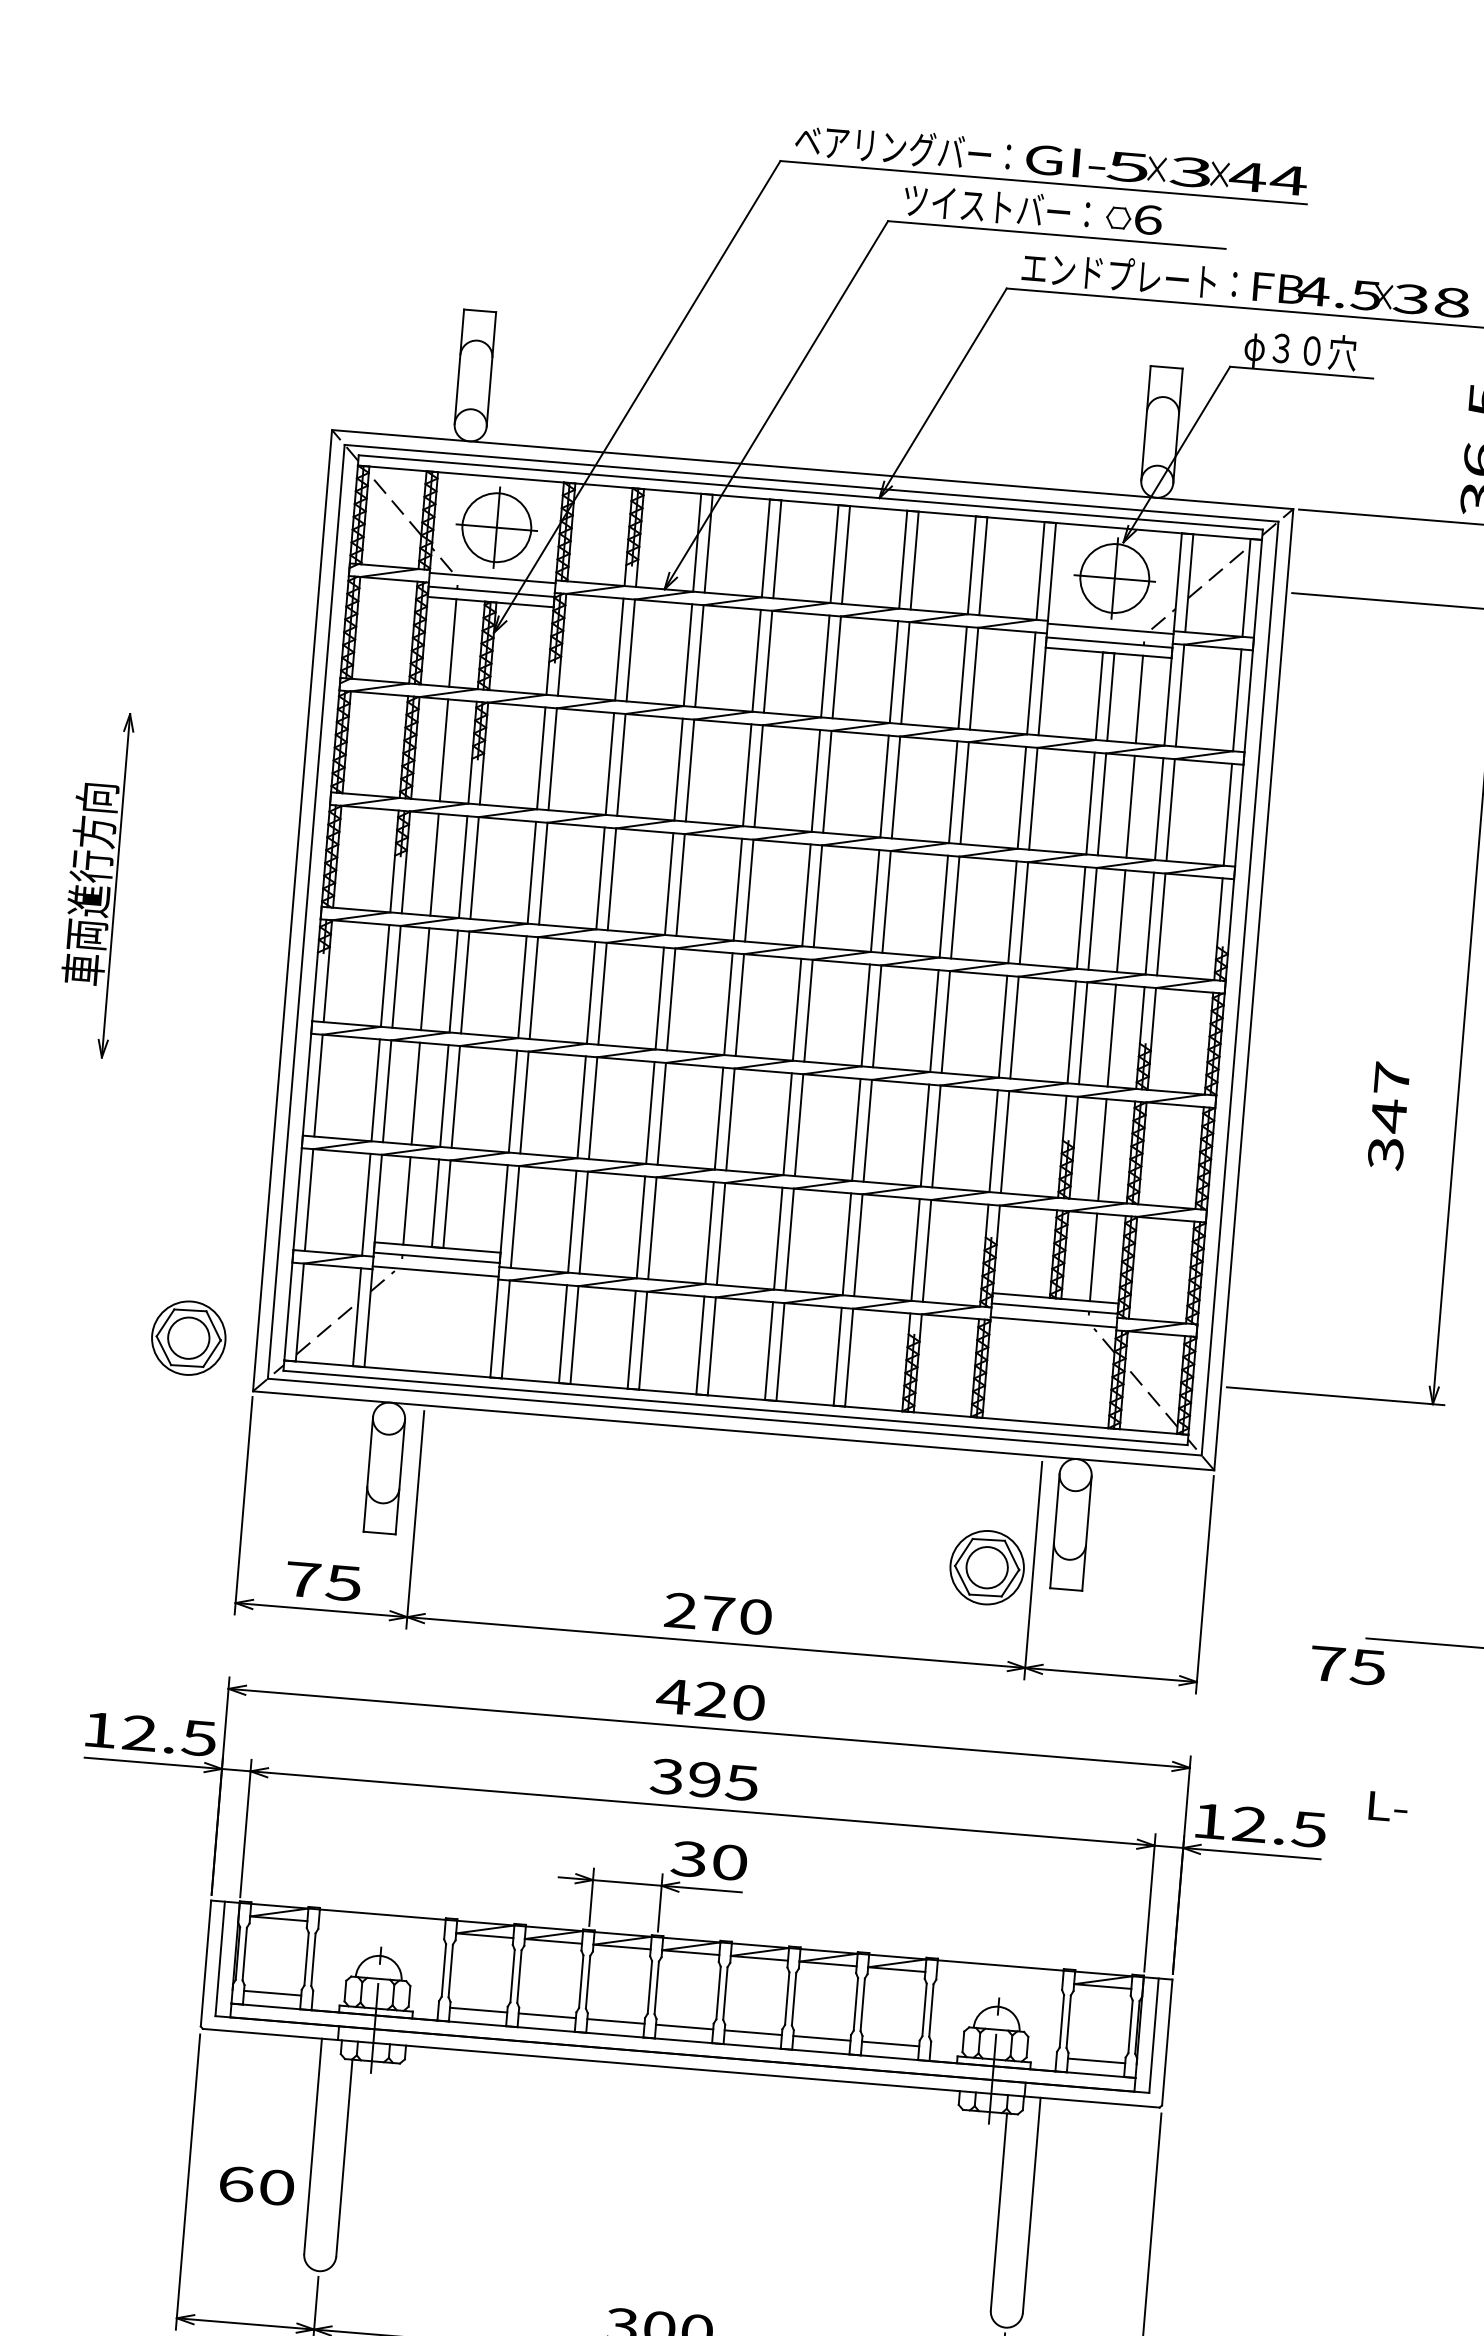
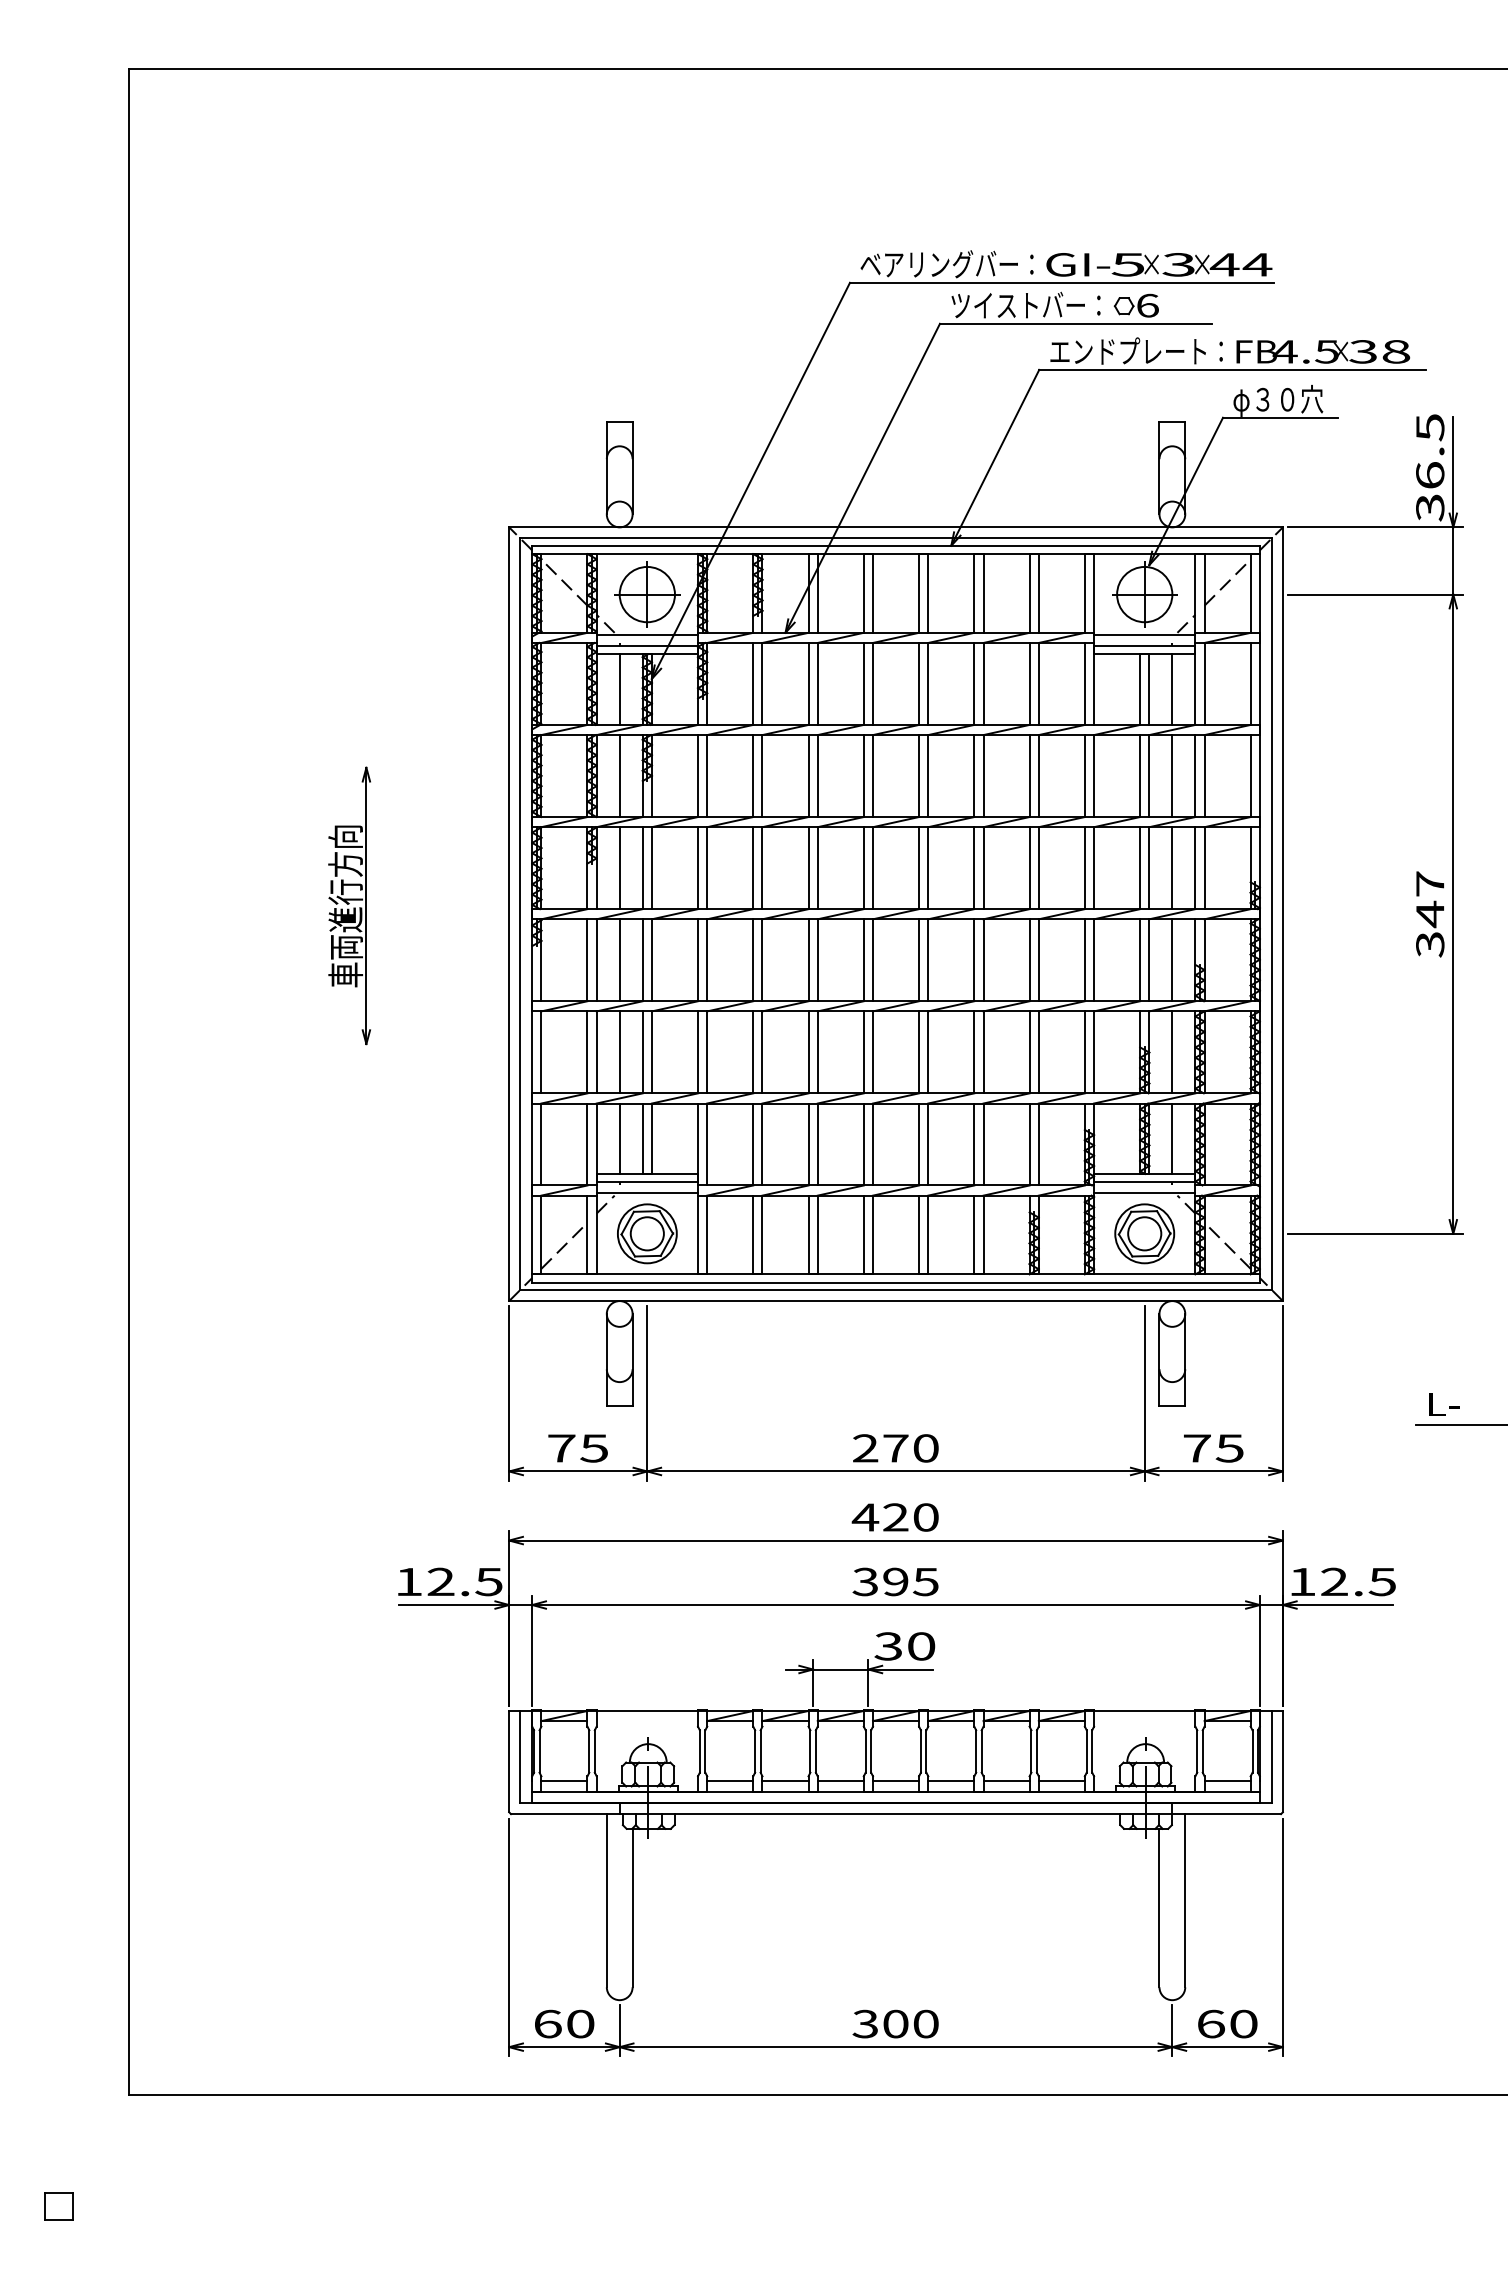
text: (1389, 1116) -> (1430, 914), moved
part: (189, 1337) -> (647, 1233), moved
part: (986, 1567) -> (1144, 1233), moved
text: (1347, 1665) -> (1213, 1448), moved
text: (1388, 1806) -> (1444, 1404), moved
text: (256, 2185) -> (564, 2023), moved

